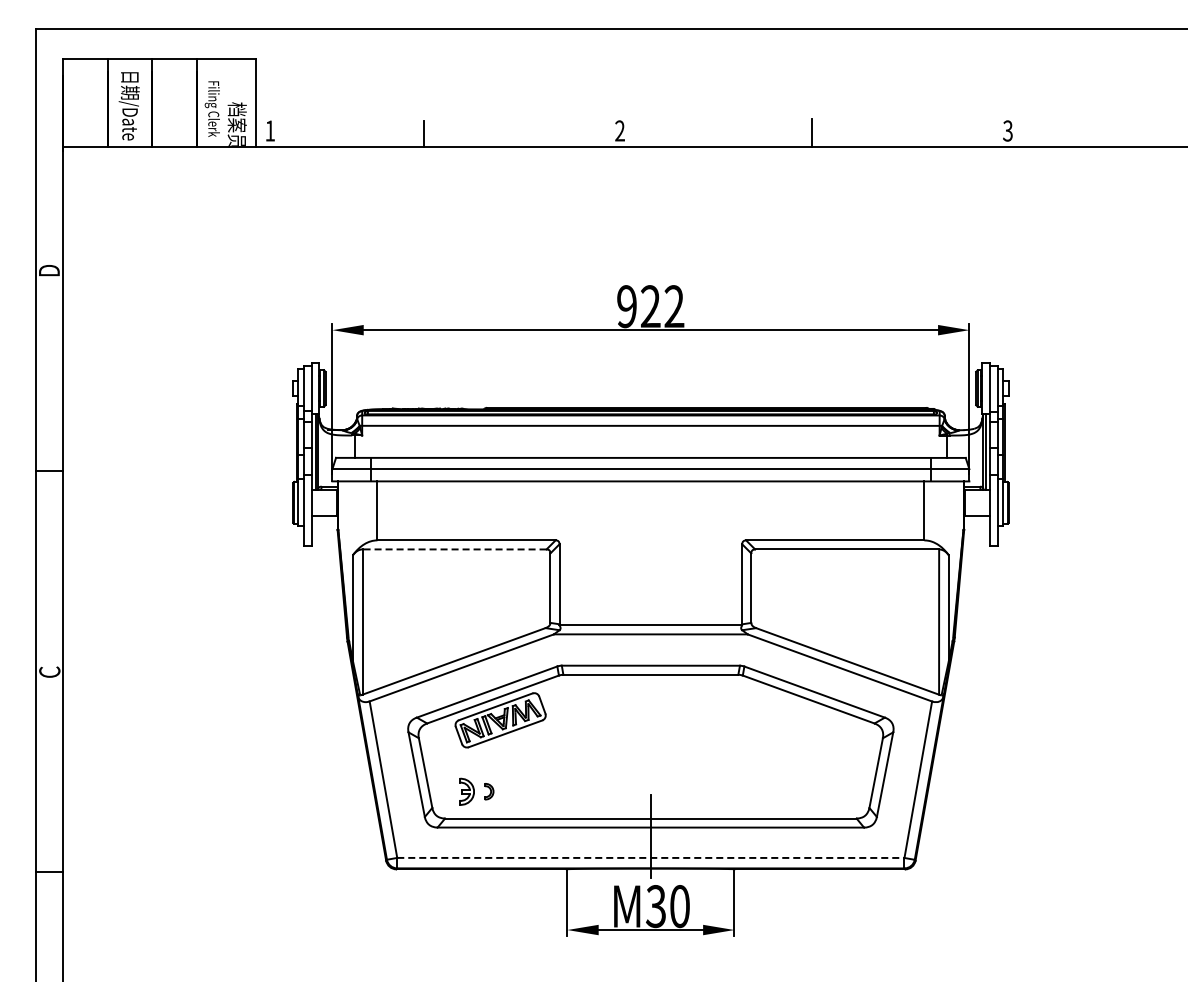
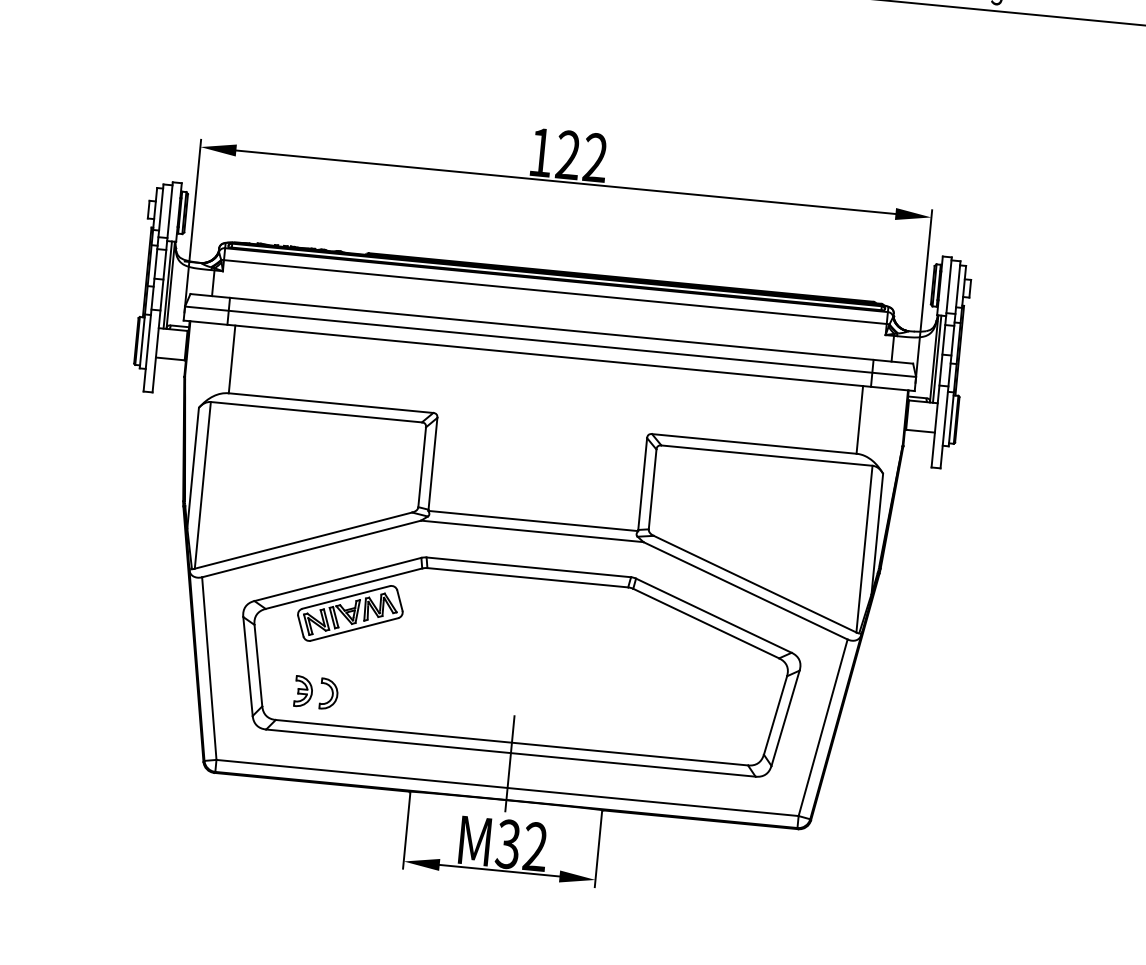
text: (626, 306) -> (540, 152), 922 -> 122
line: (454, 549) -> (316, 412), dashed -> solid
part: (489, 791) -> (329, 693), size x1.67
line: (650, 857) -> (507, 787), dashed -> solid
text: (679, 906) -> (535, 846), M30 -> M32

